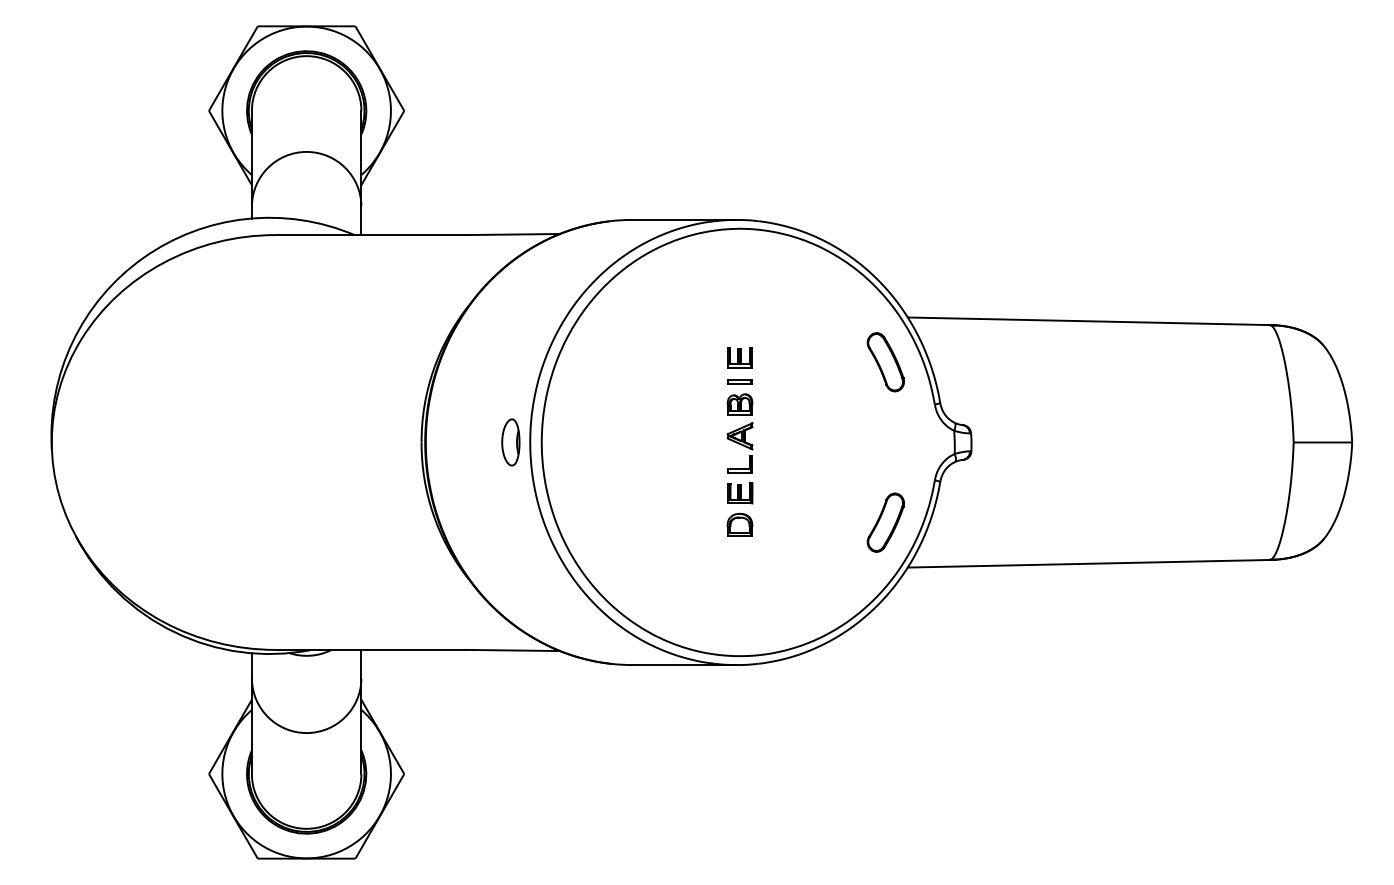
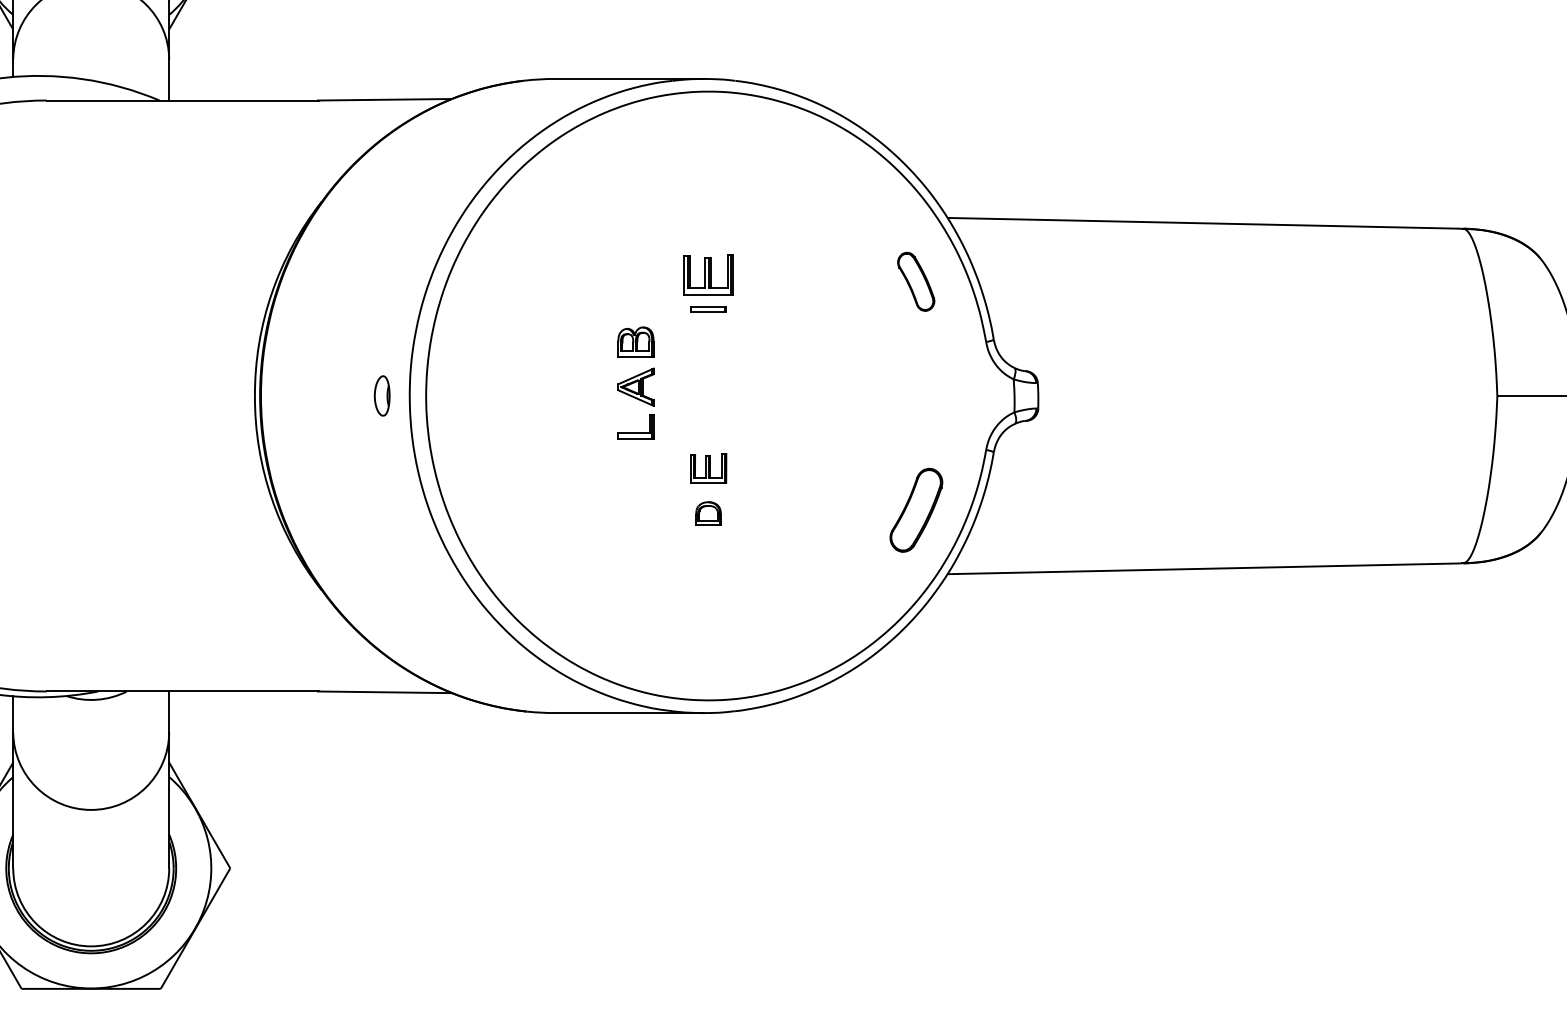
part: (739, 357) -> (707, 274), size x1.4
part: (885, 362) -> (915, 282), size x0.7
part: (739, 433) -> (635, 383), moved
part: (510, 442) -> (381, 396), size x0.6
part: (739, 524) -> (707, 512), size x0.7

